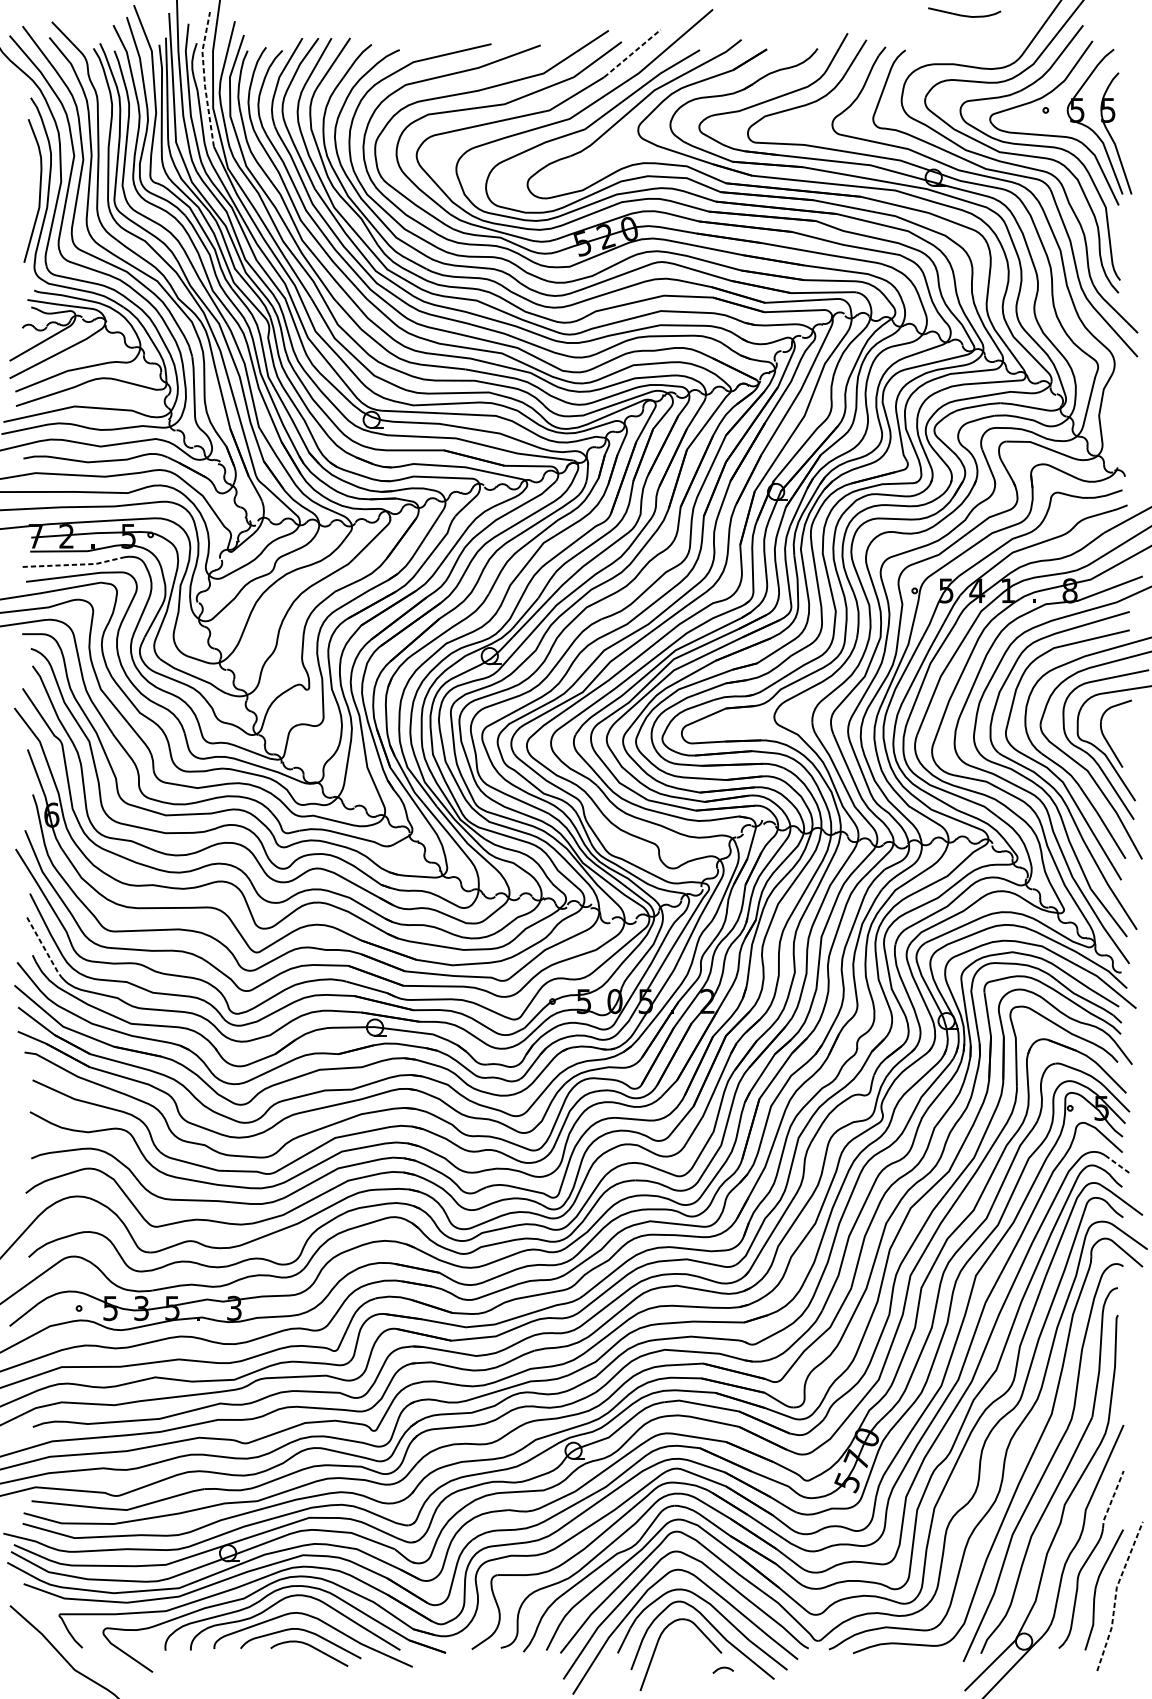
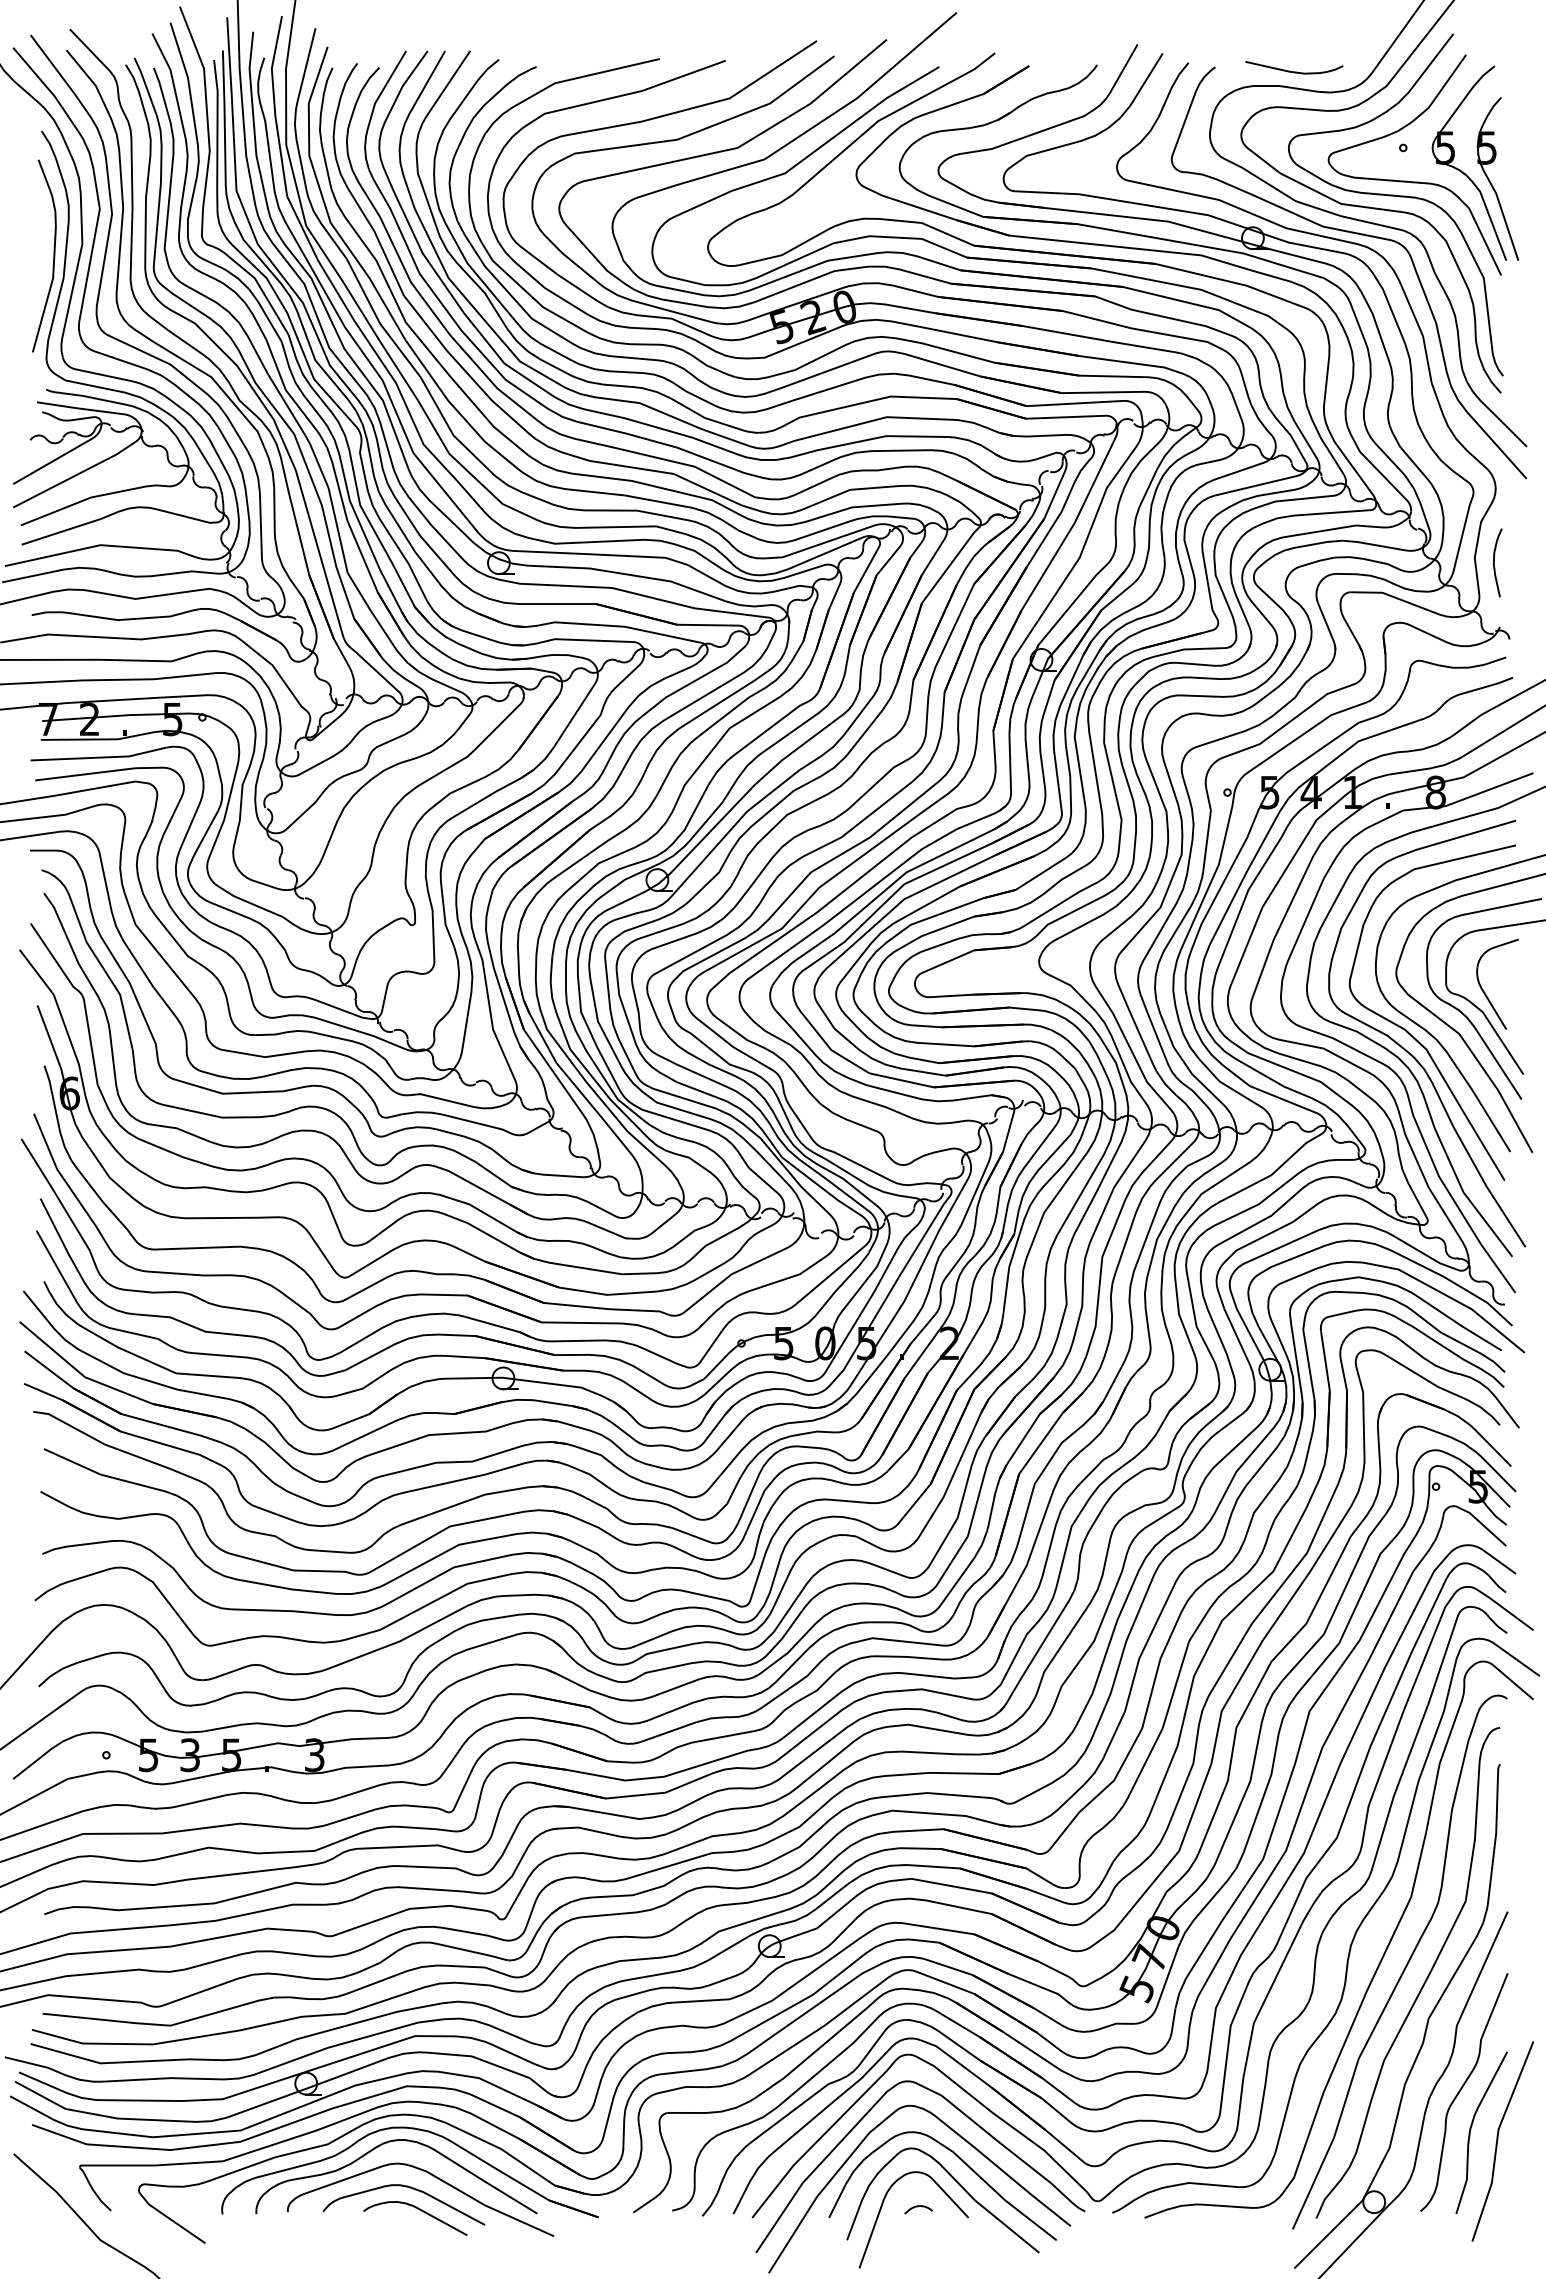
curve: (964, 15) -> (1294, 71), moved
line: (632, 53) -> (848, 71), dashed -> solid
line: (204, 78) -> (274, 105), dashed -> solid
curve: (1113, 419) -> (1494, 562), added
line: (74, 564) -> (100, 757), dashed -> solid
line: (44, 948) -> (59, 1272), dashed -> solid
line: (1117, 1164) -> (1499, 1562), dashed -> solid
line: (1112, 1500) -> (1492, 2012), dashed -> solid
line: (1116, 1594) -> (1497, 2139), dashed -> solid
curve: (723, 1668) -> (918, 2207), moved

